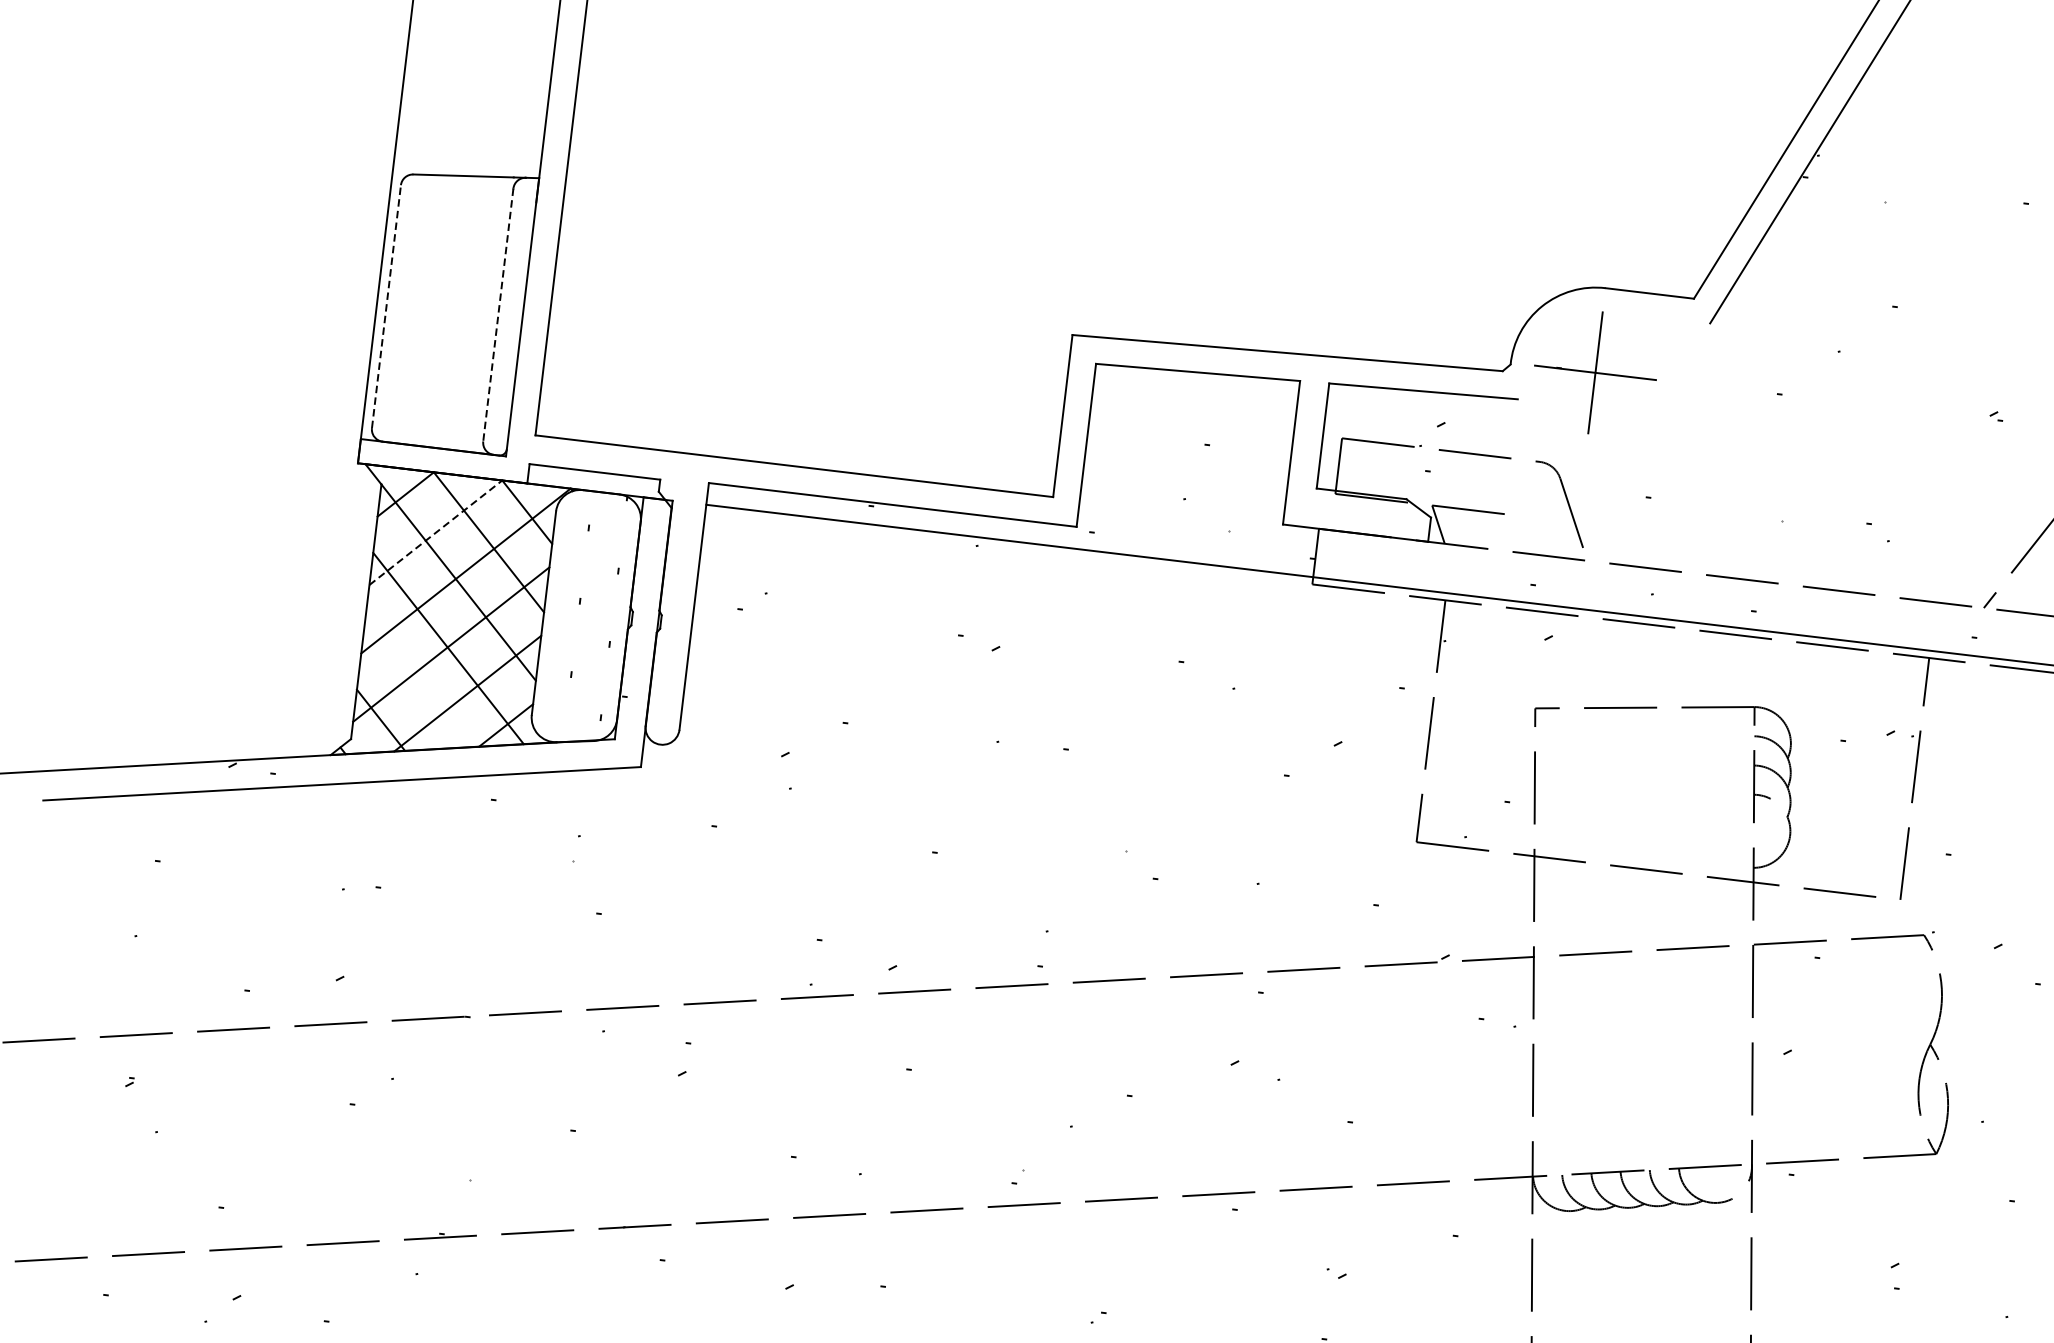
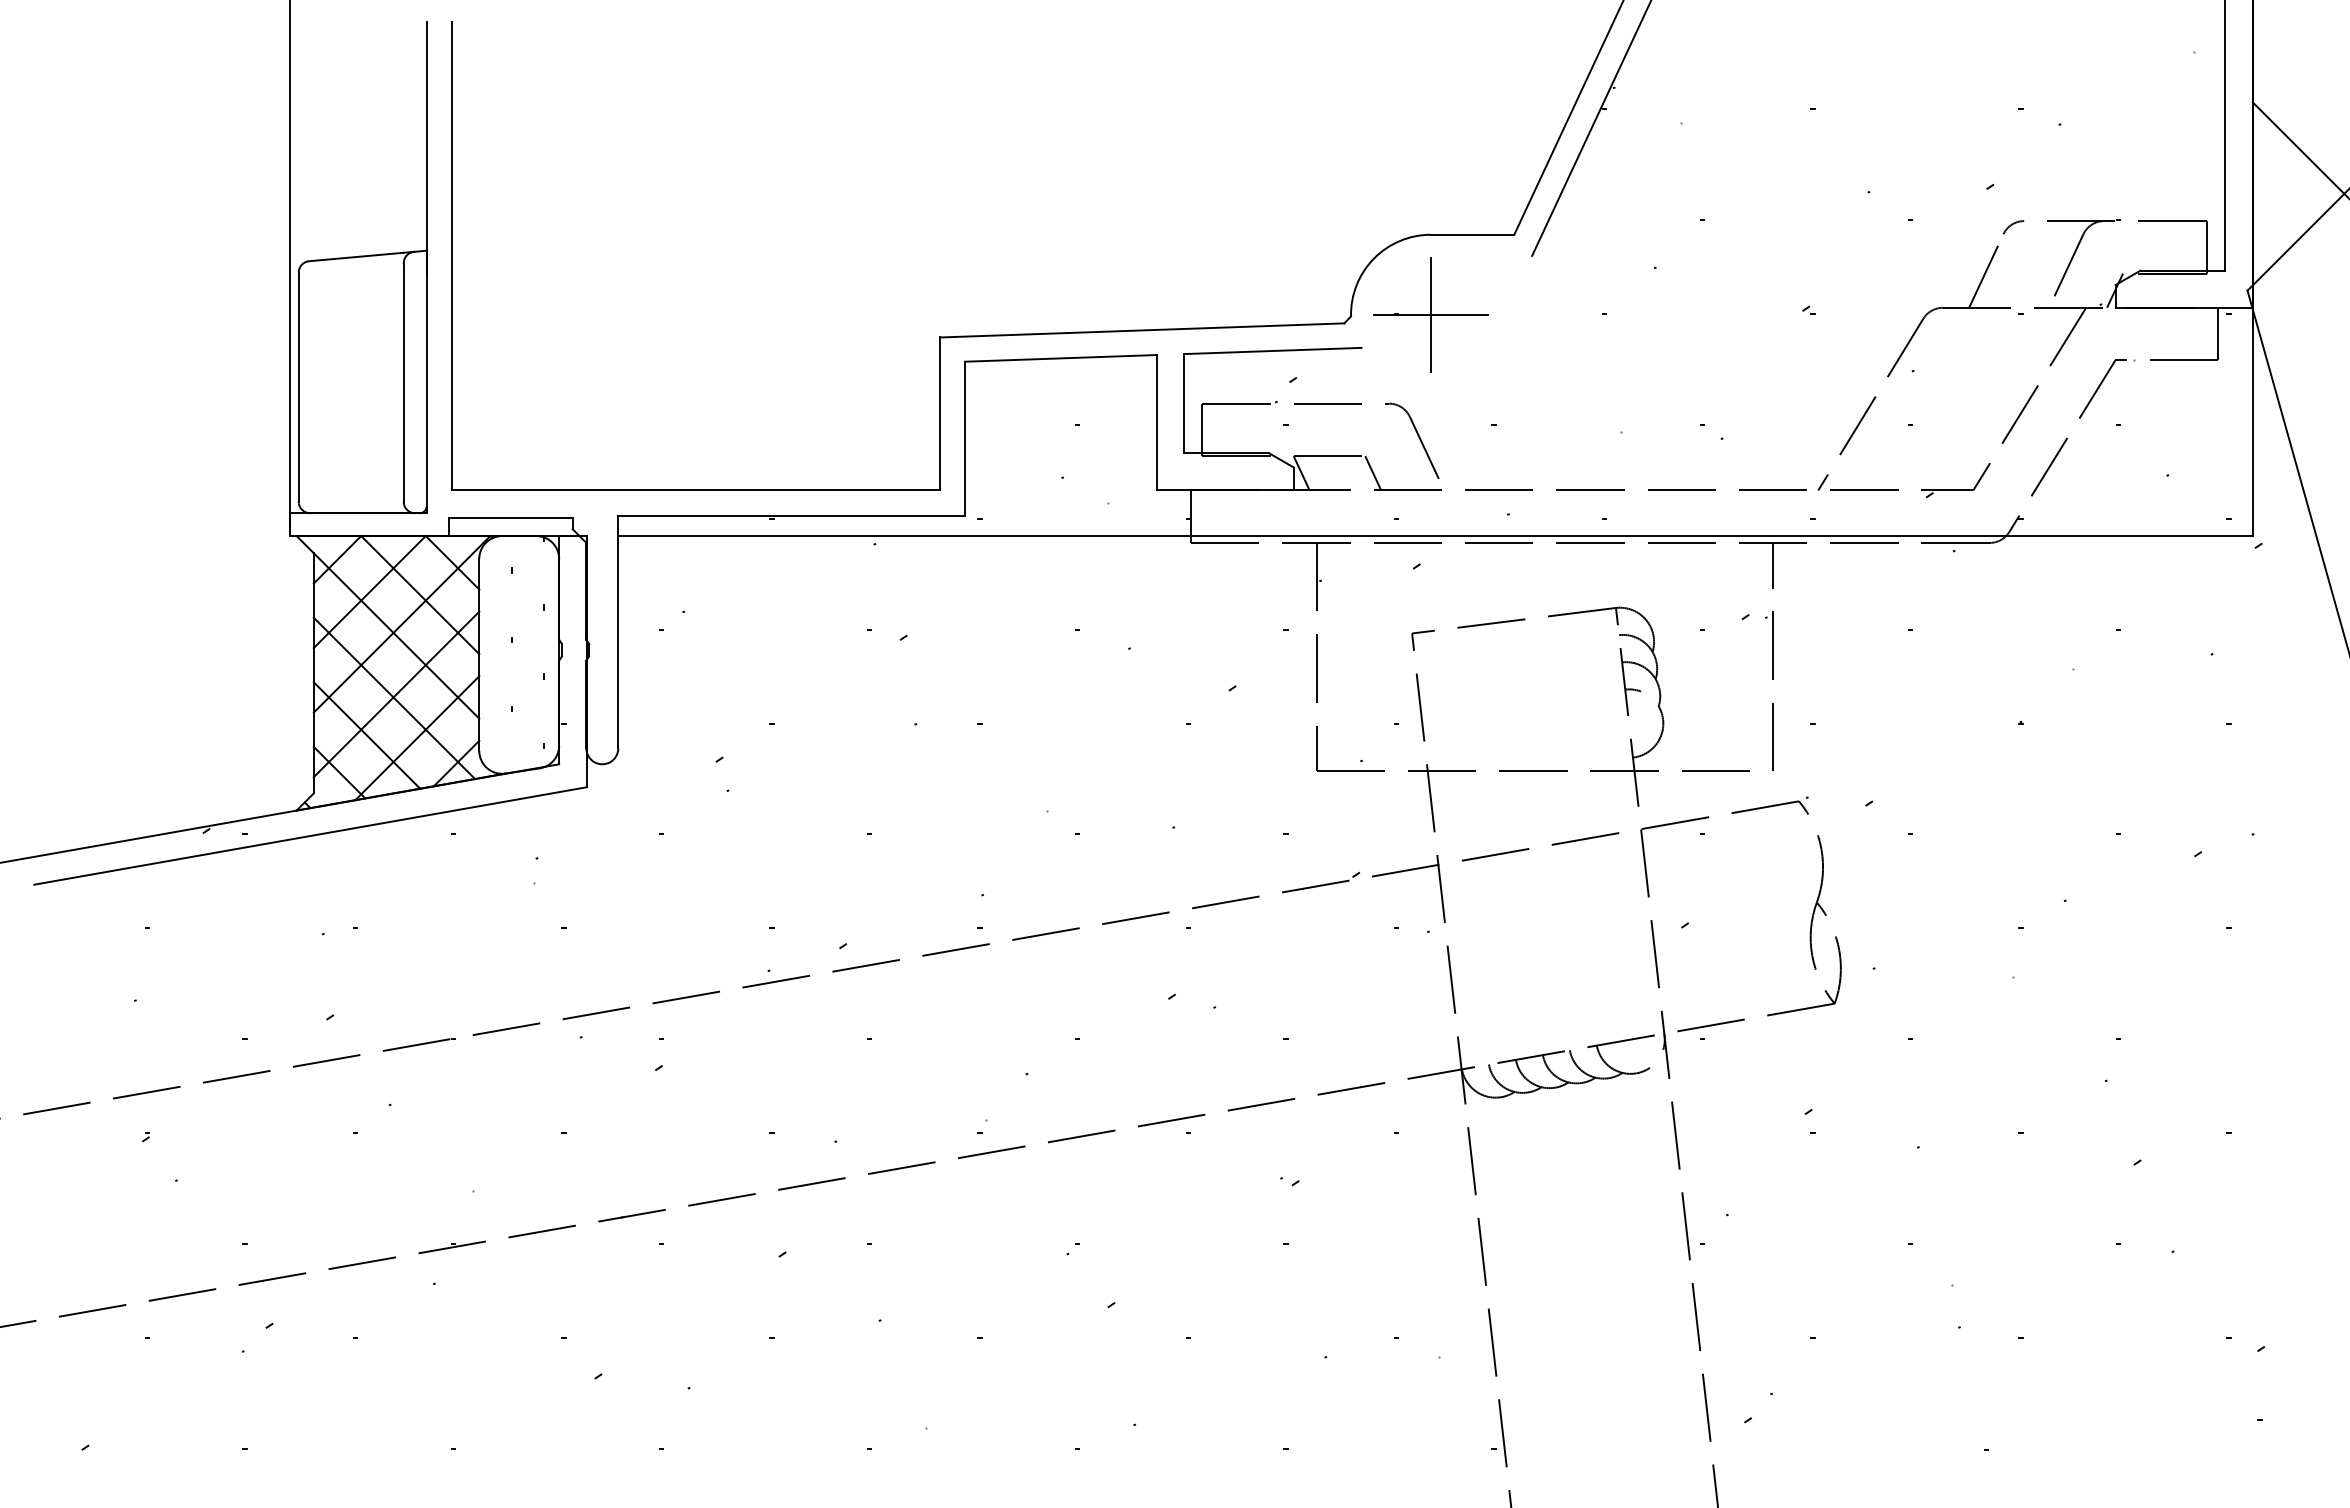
line: (386, 306) -> (298, 387), dashed -> solid
line: (497, 315) -> (403, 383), dashed -> solid
line: (436, 532) -> (370, 591), dashed -> solid
line: (1514, 533) -> (1373, 473), added
line: (414, 684) -> (366, 735), added

